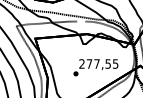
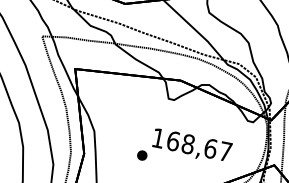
text: (98, 63) -> (191, 143), 277,55 -> 168,67

